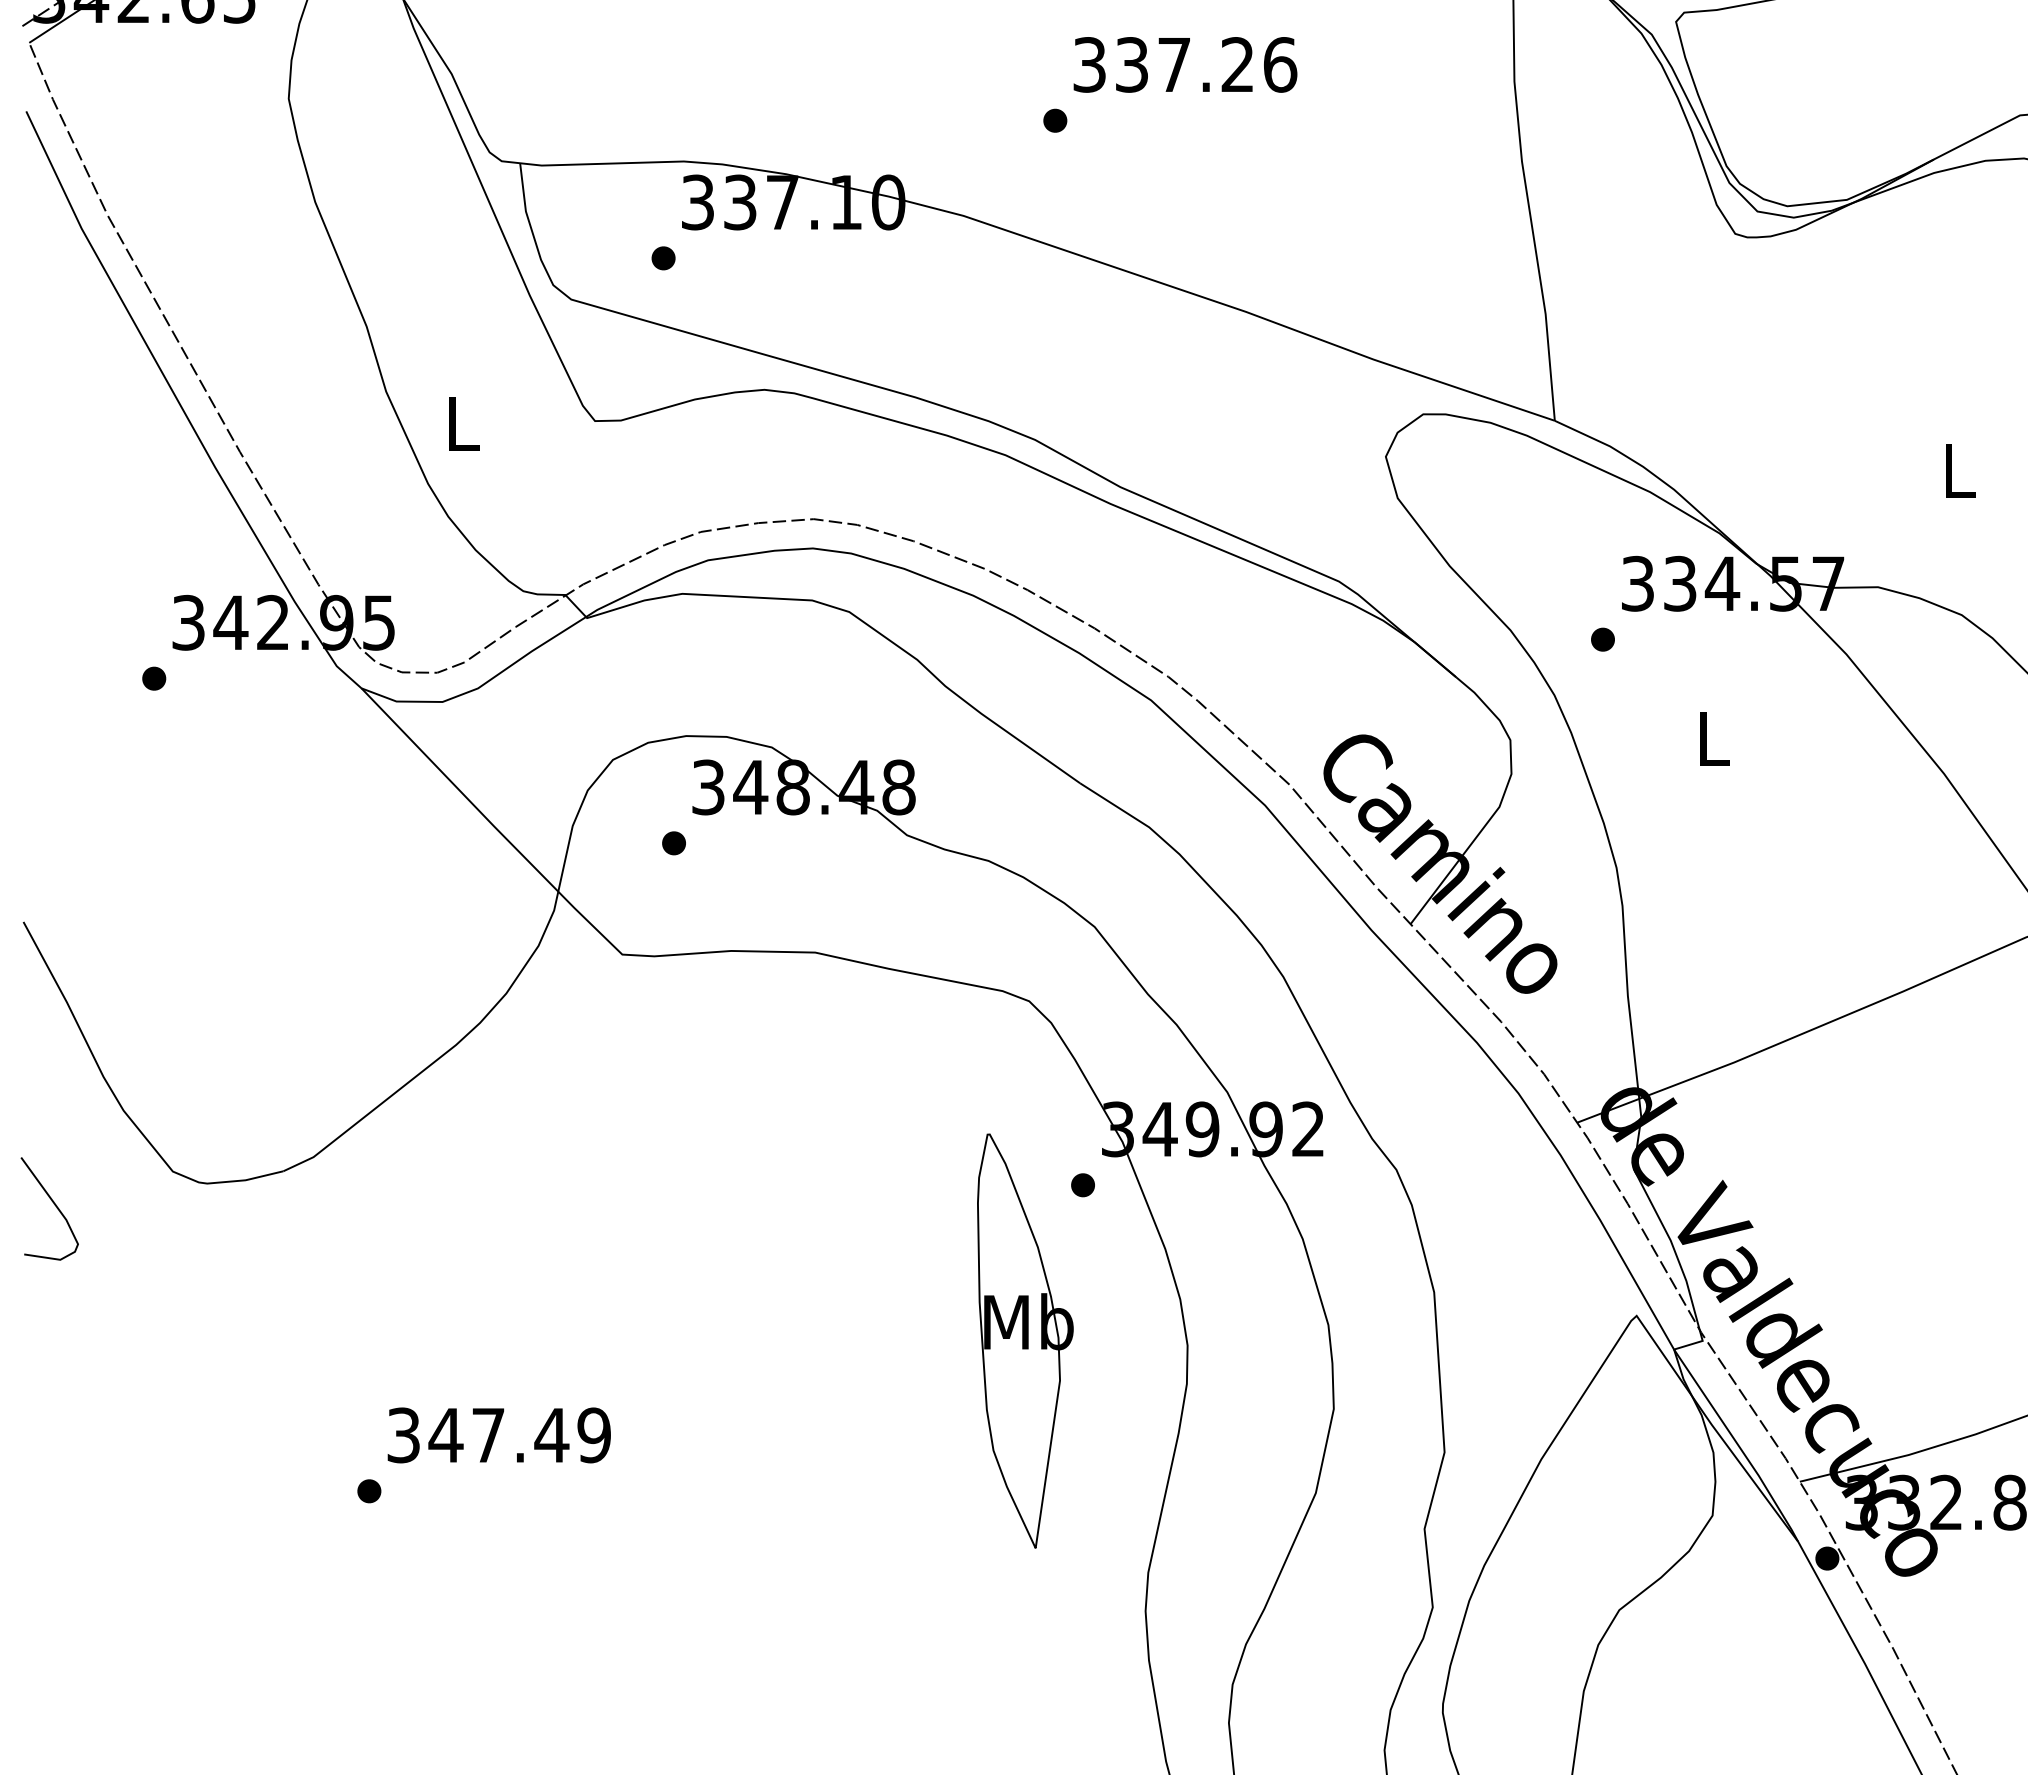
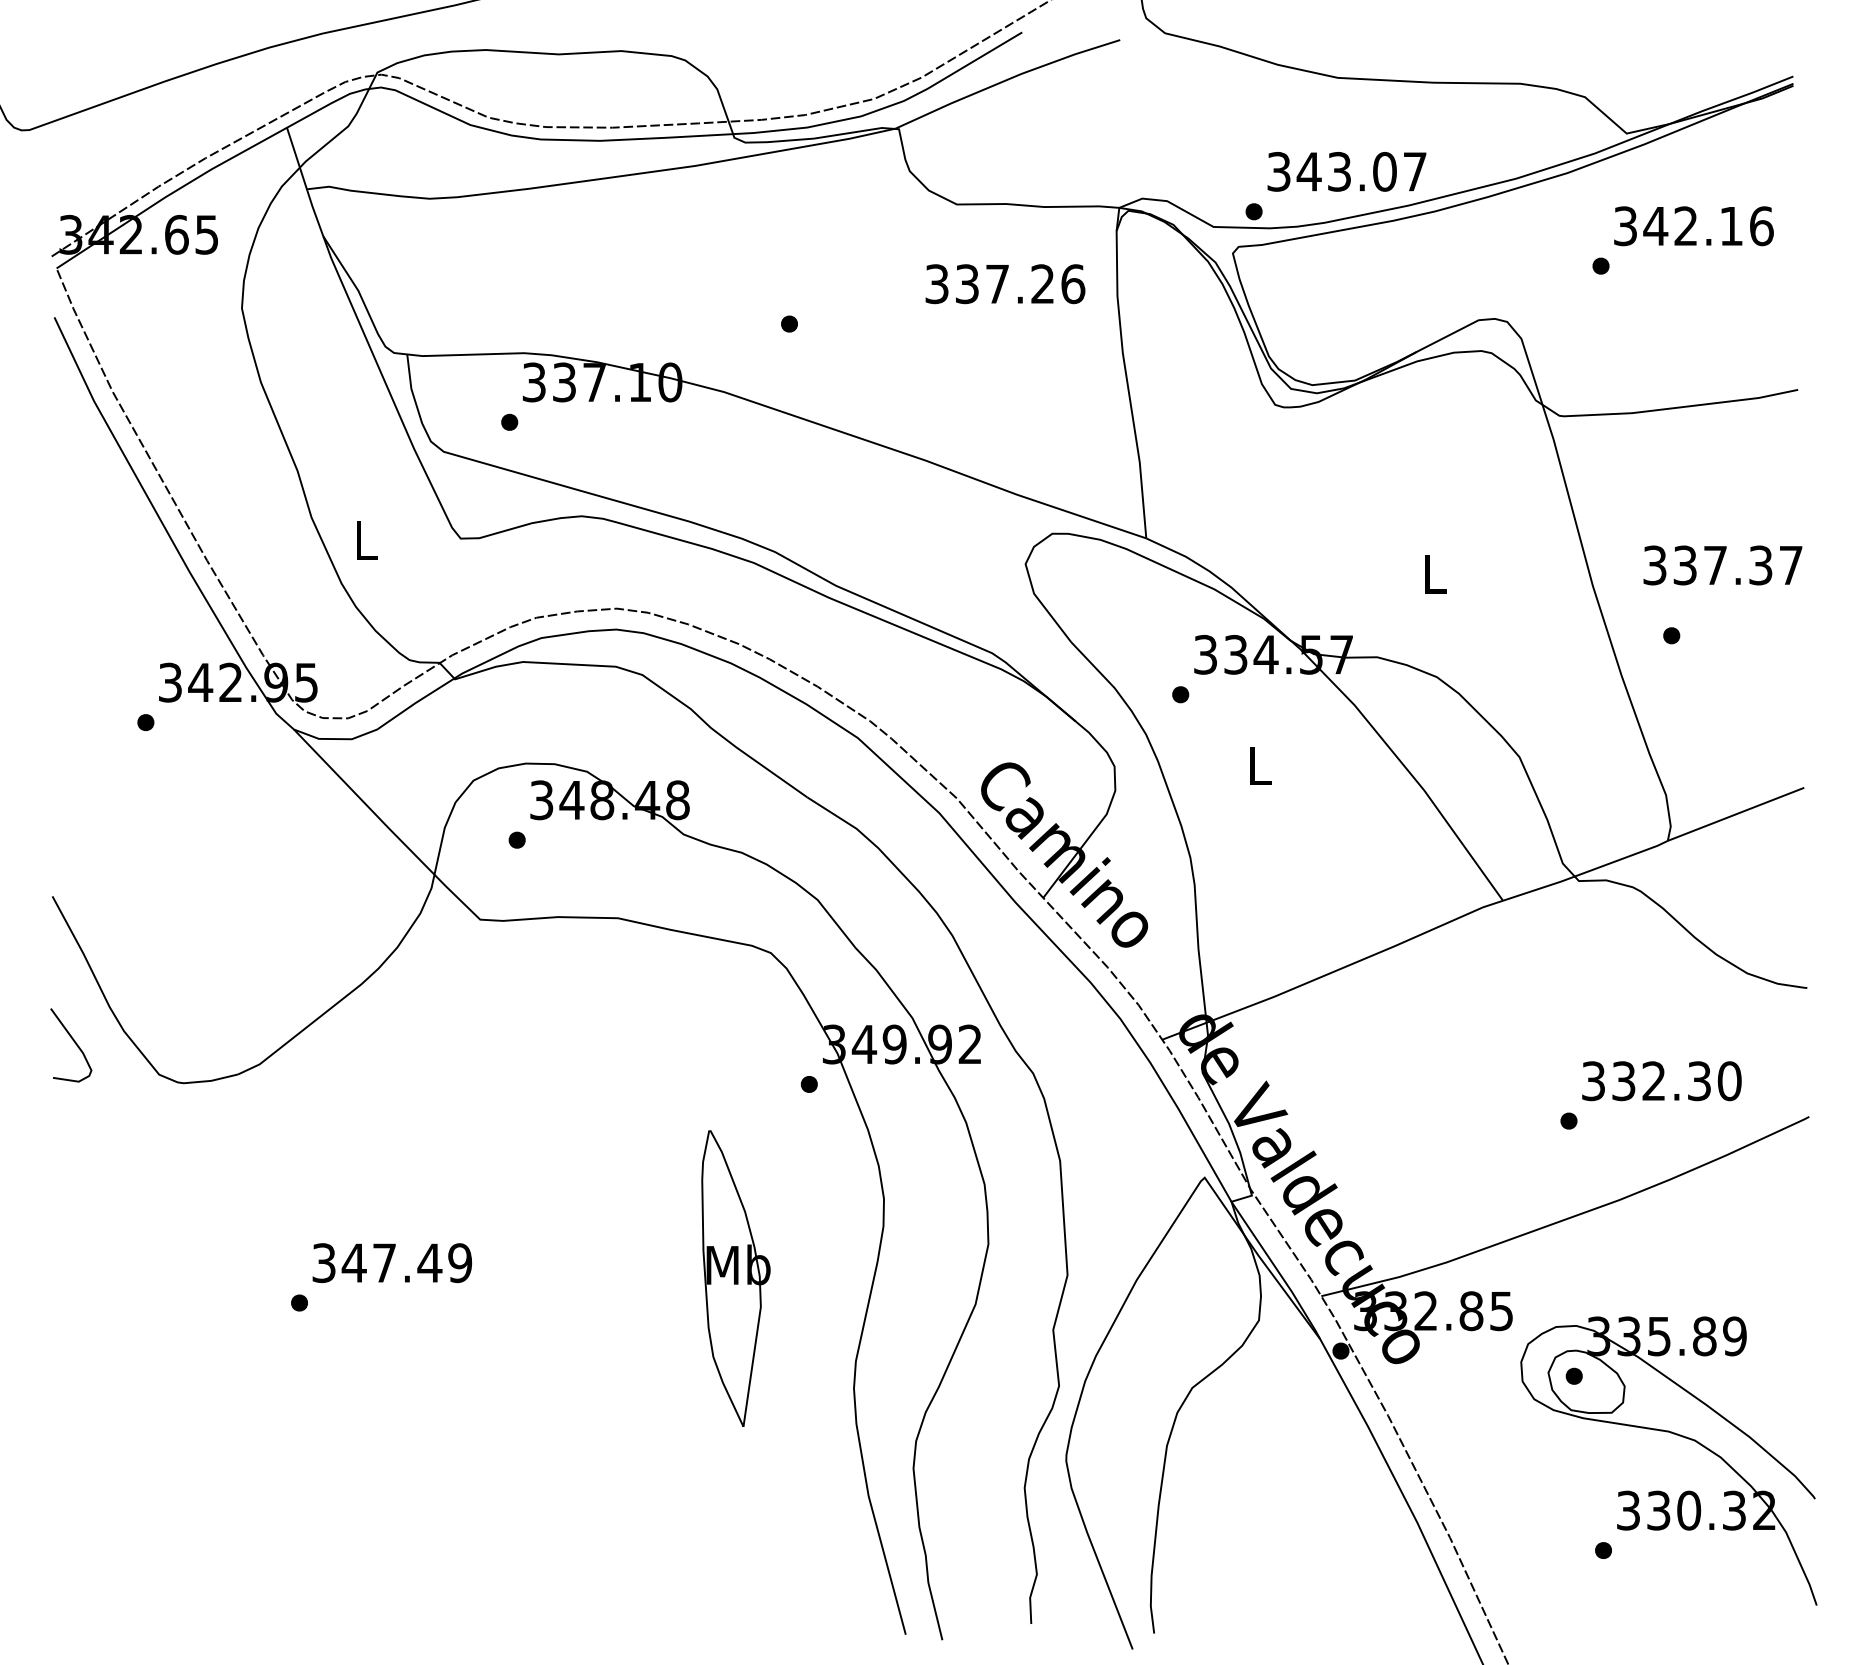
text: (1185, 65) -> (1005, 284), moved
curve: (54, 1206) -> (74, 1043), moved
part: (1024, 1340) -> (735, 1278), moved

